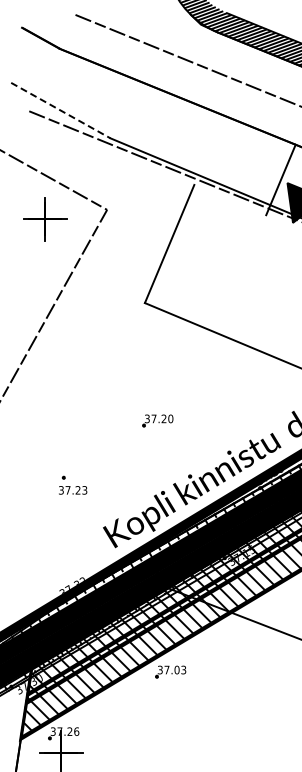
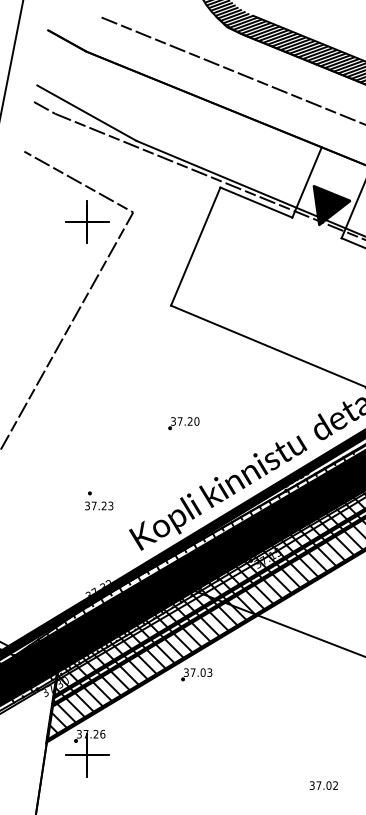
line: (18, 104) -> (44, 107), added
line: (60, 110) -> (86, 113), dashed -> solid
line: (230, 199) -> (256, 202), added
part: (45, 218) -> (87, 221), moved
part: (73, 484) -> (99, 500), moved

